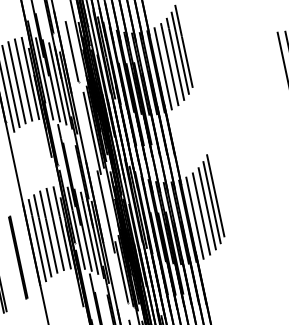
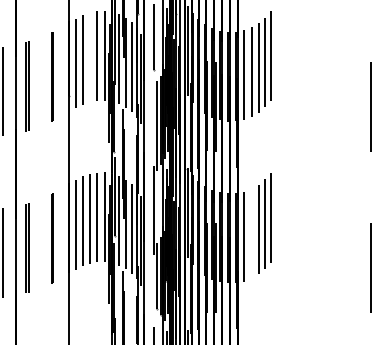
line: (16, 83) -> (89, 57), removed
line: (201, 213) -> (251, 233), removed

